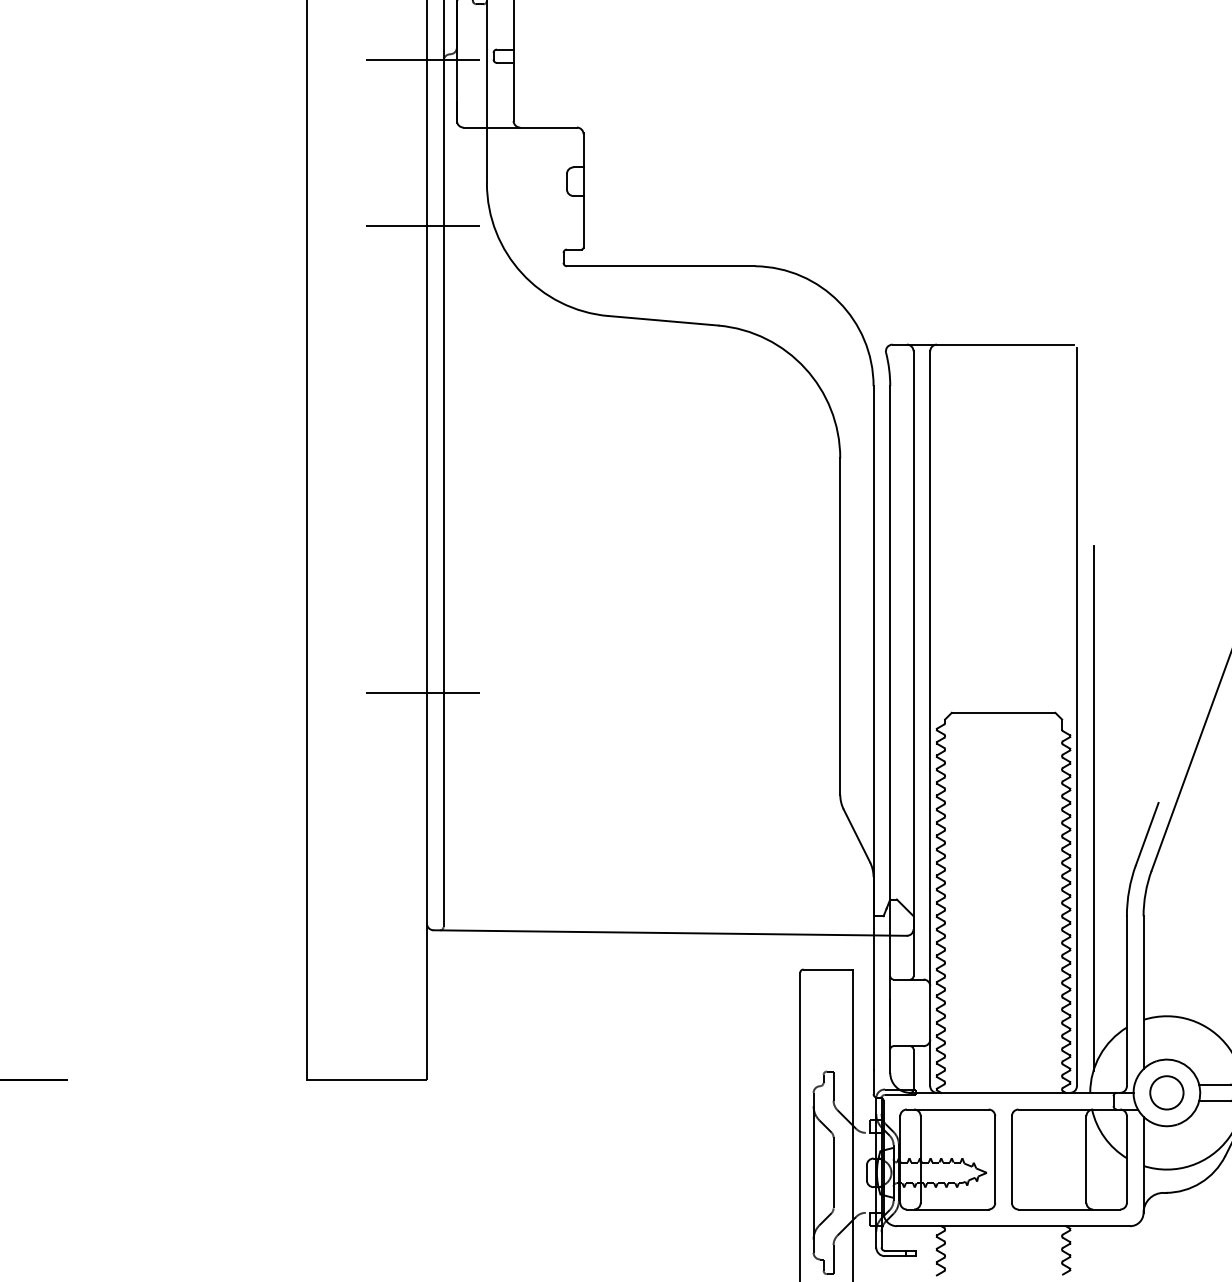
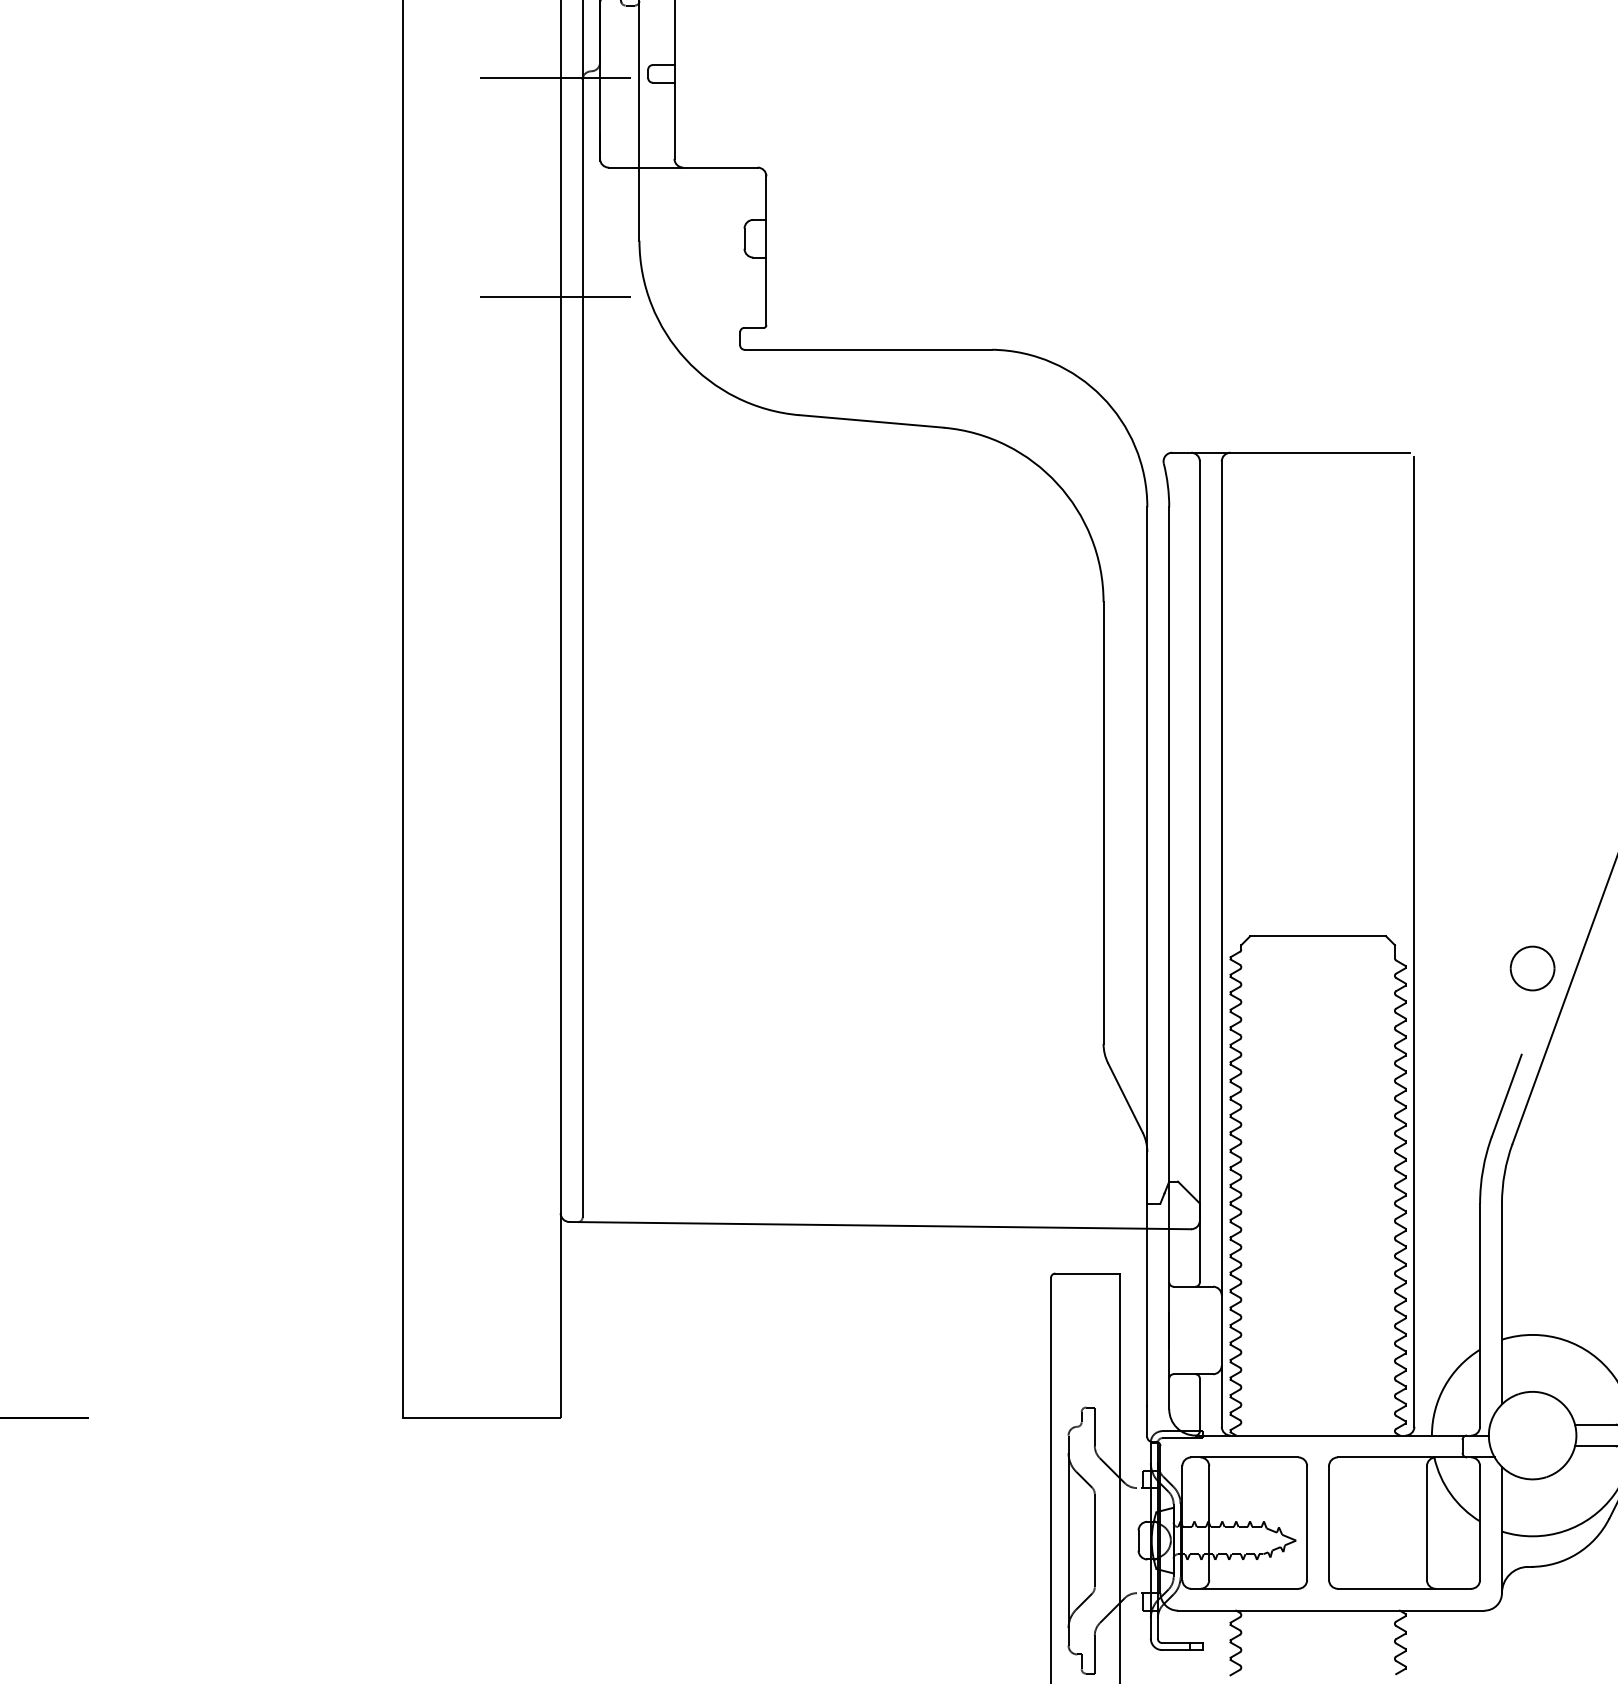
line: (423, 693) -> (555, 910), removed
line: (1093, 808) -> (1436, 1061), removed
part: (1166, 1092) -> (1532, 968), moved

